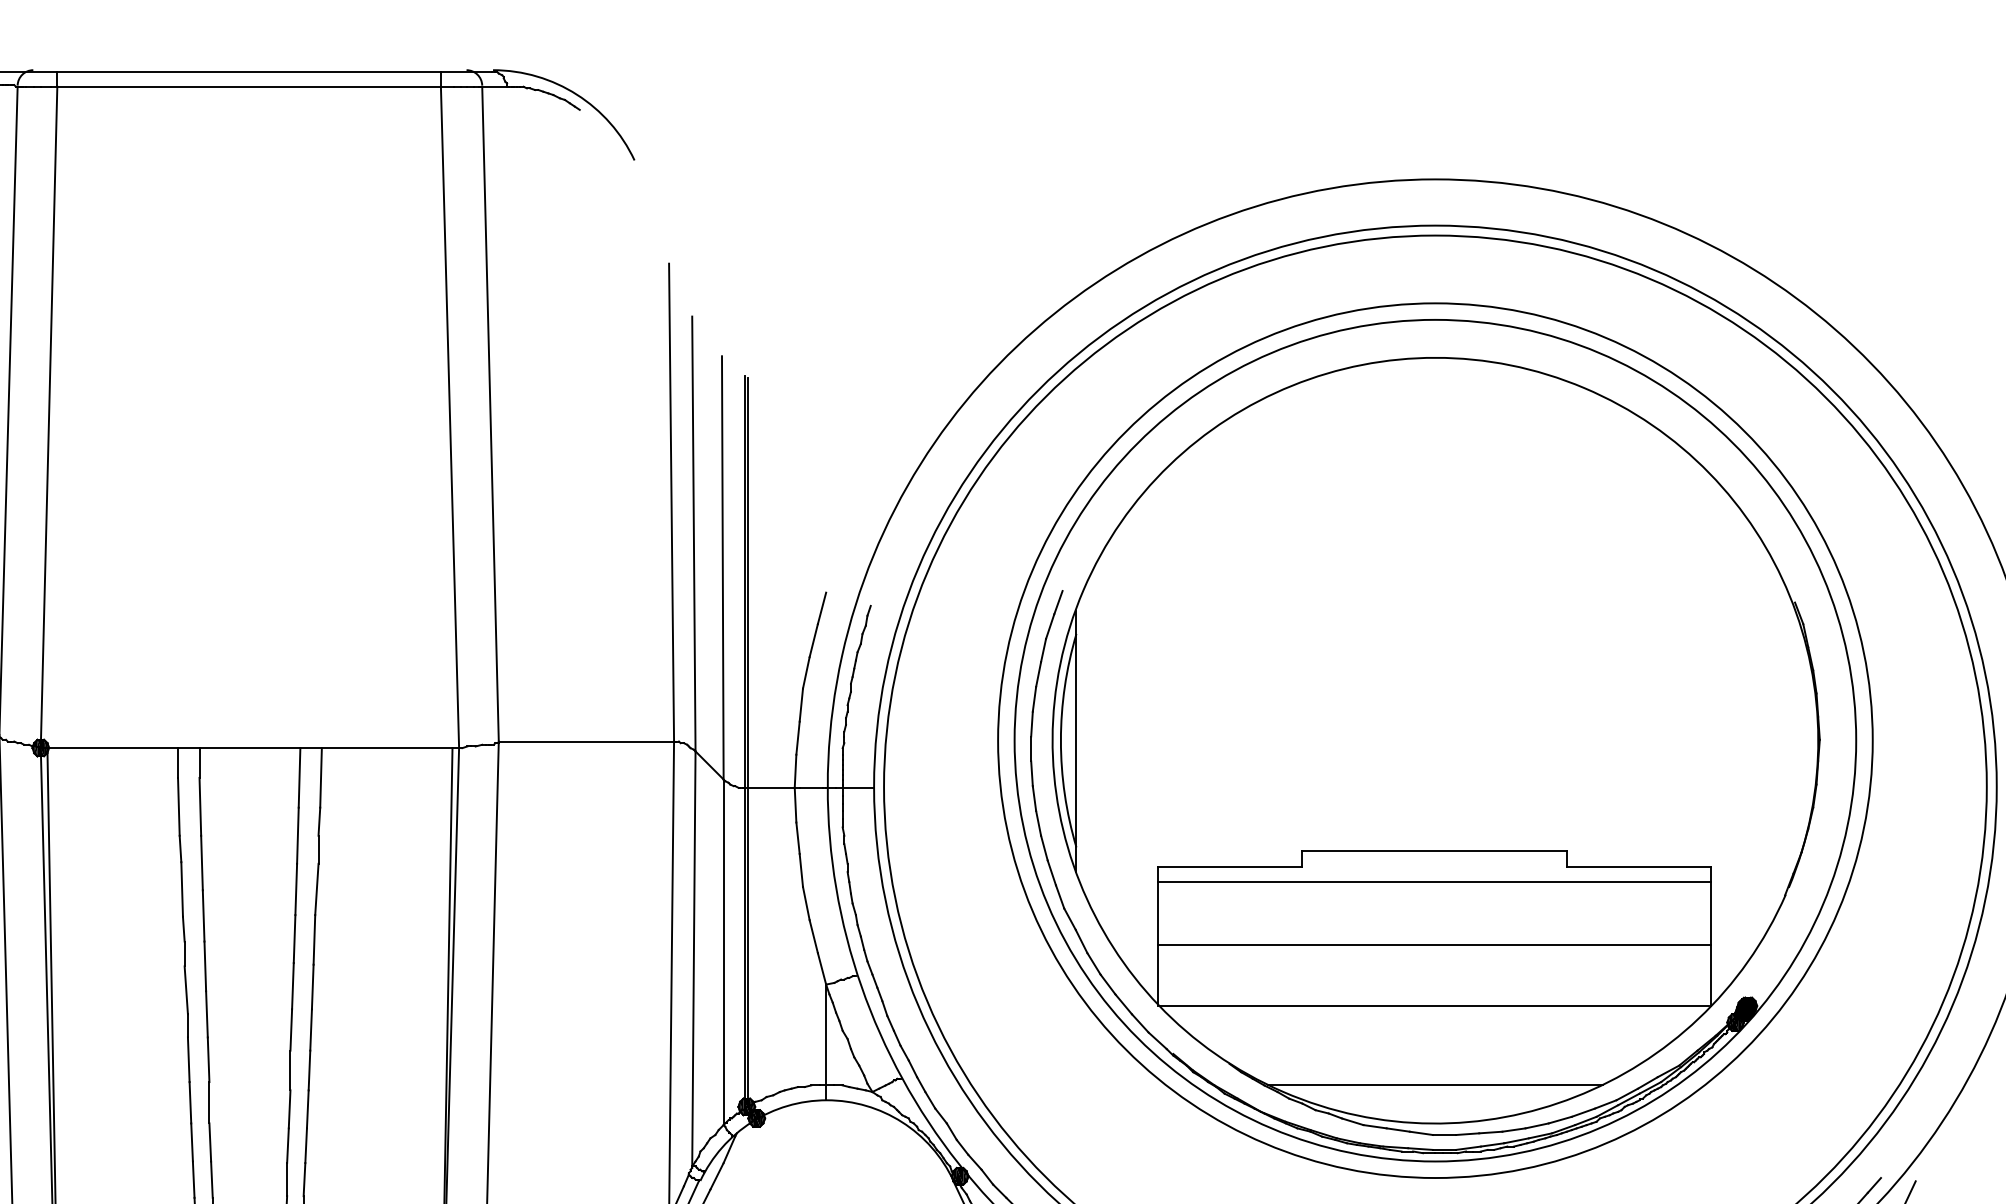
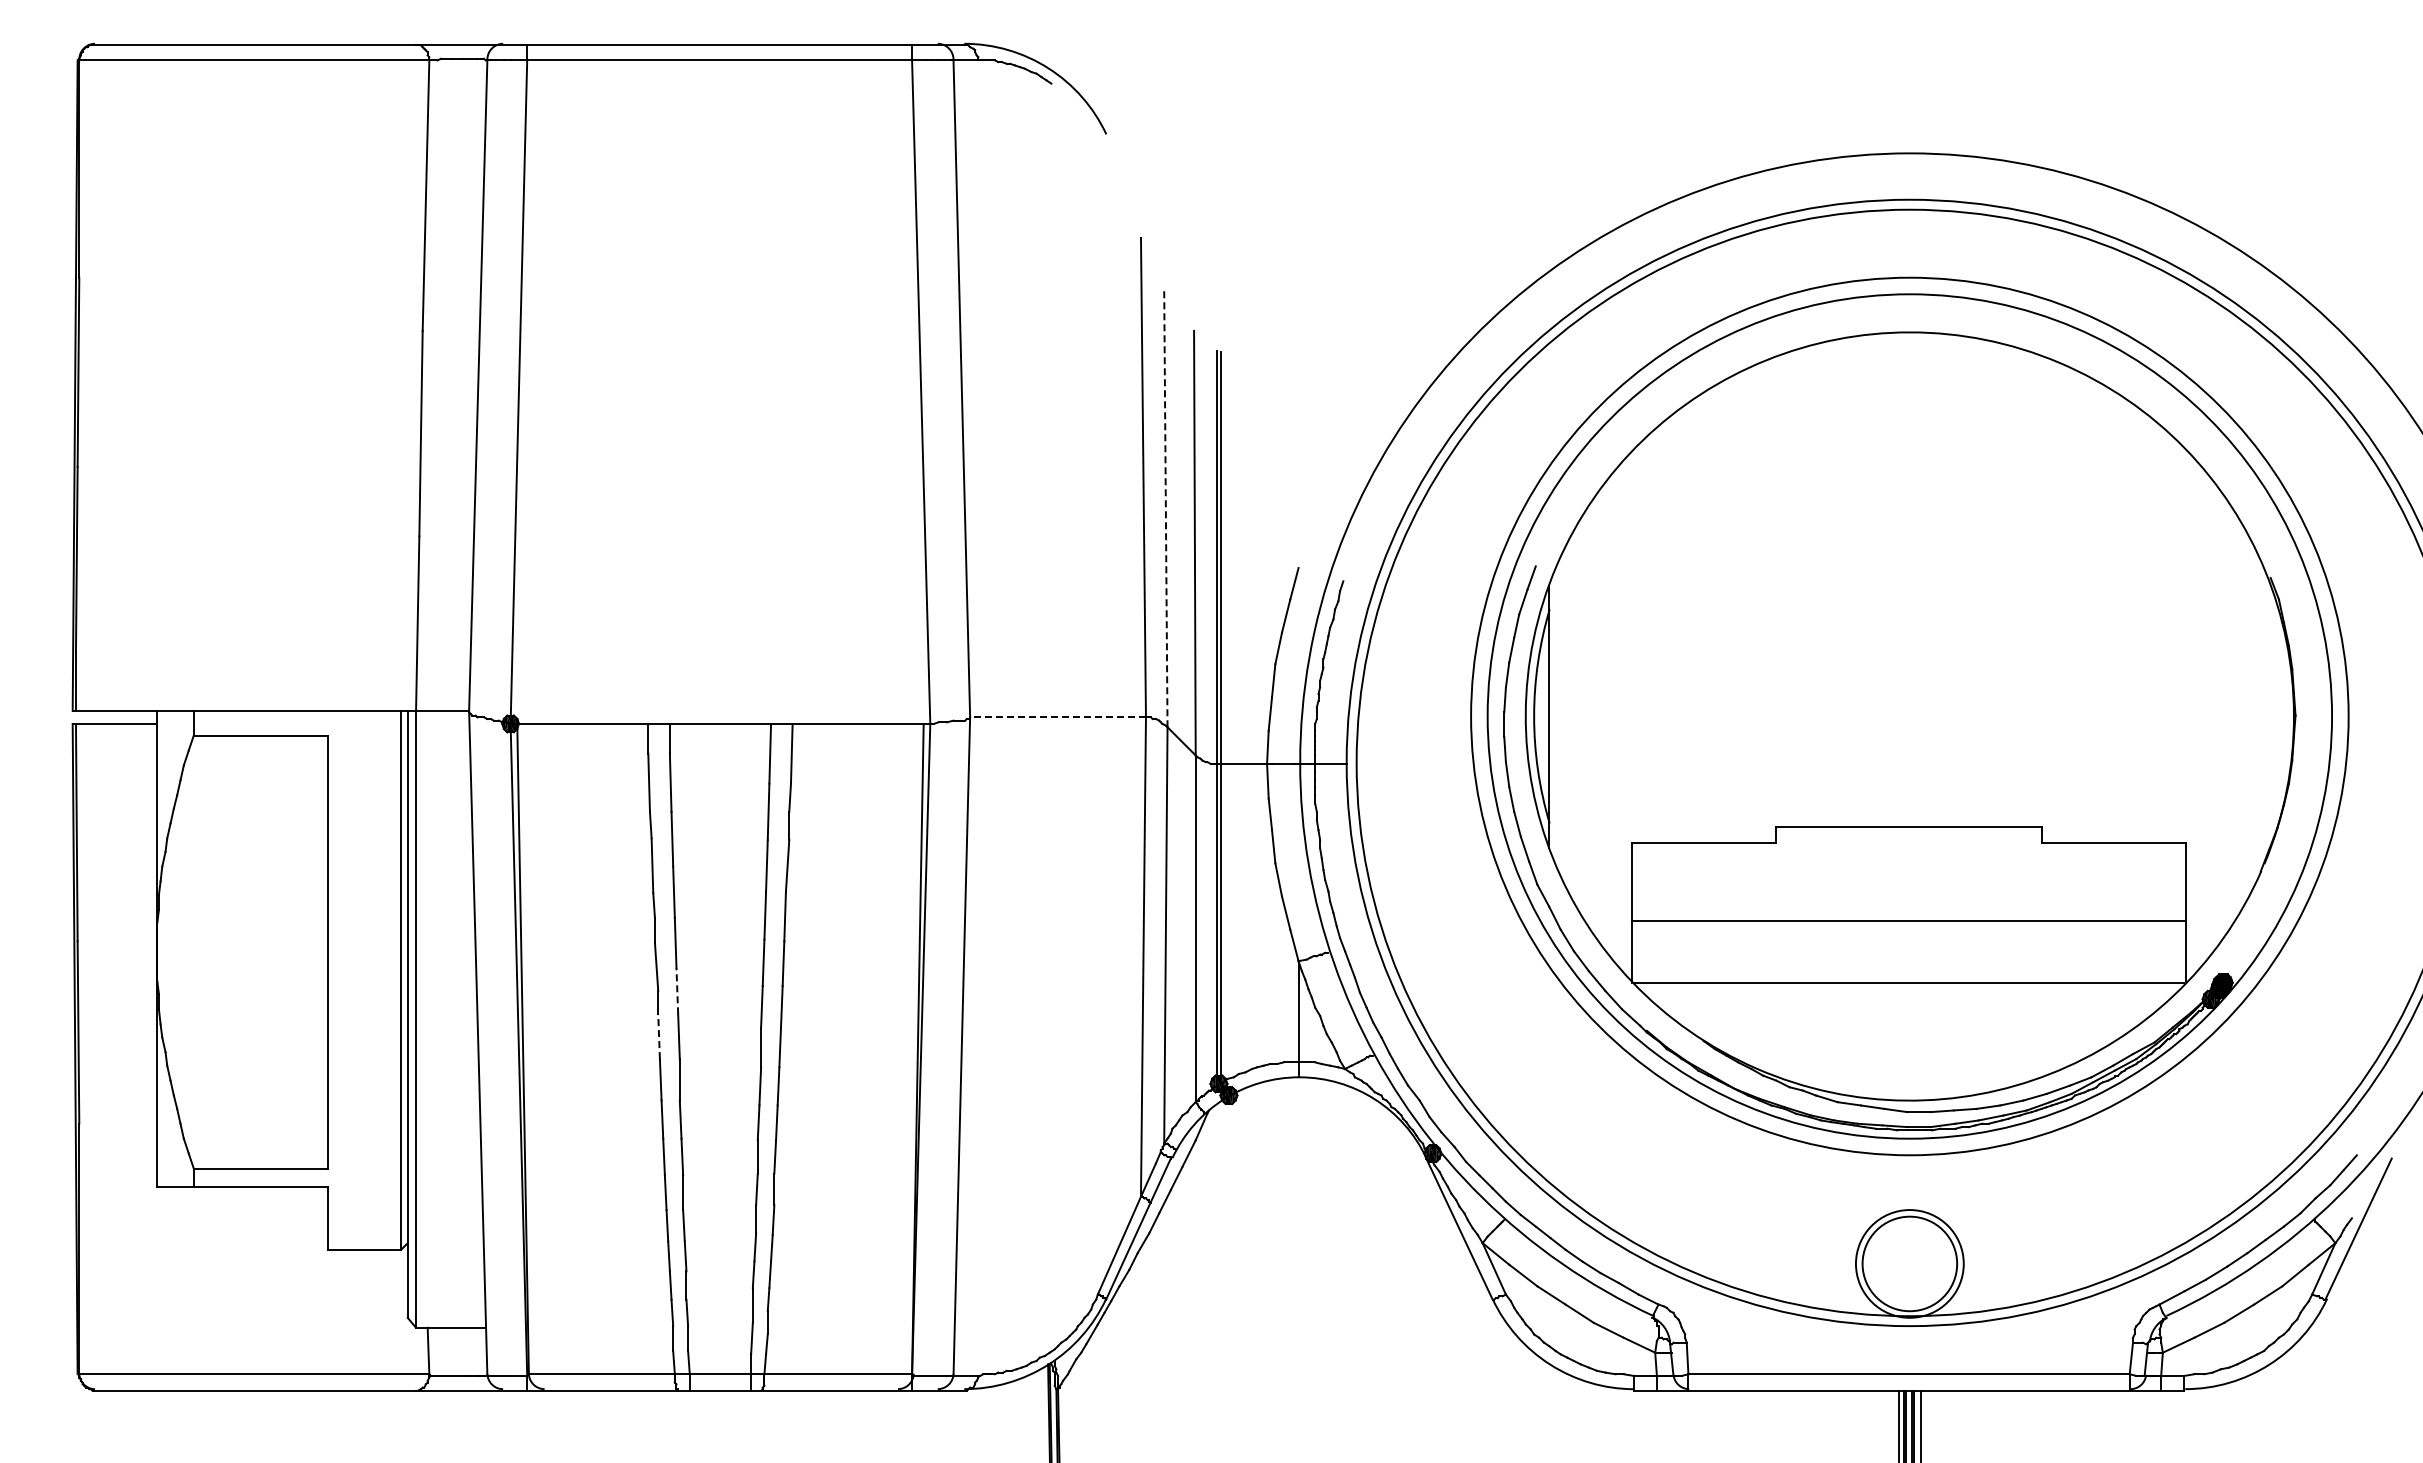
line: (693, 533) -> (1165, 508), solid -> dashed
line: (586, 741) -> (1058, 717), solid -> dashed
line: (1435, 882) -> (1909, 858), removed
line: (207, 1013) -> (677, 990), solid -> dashed
line: (189, 1059) -> (659, 1036), solid -> dashed
line: (1435, 1085) -> (1909, 1062), removed

